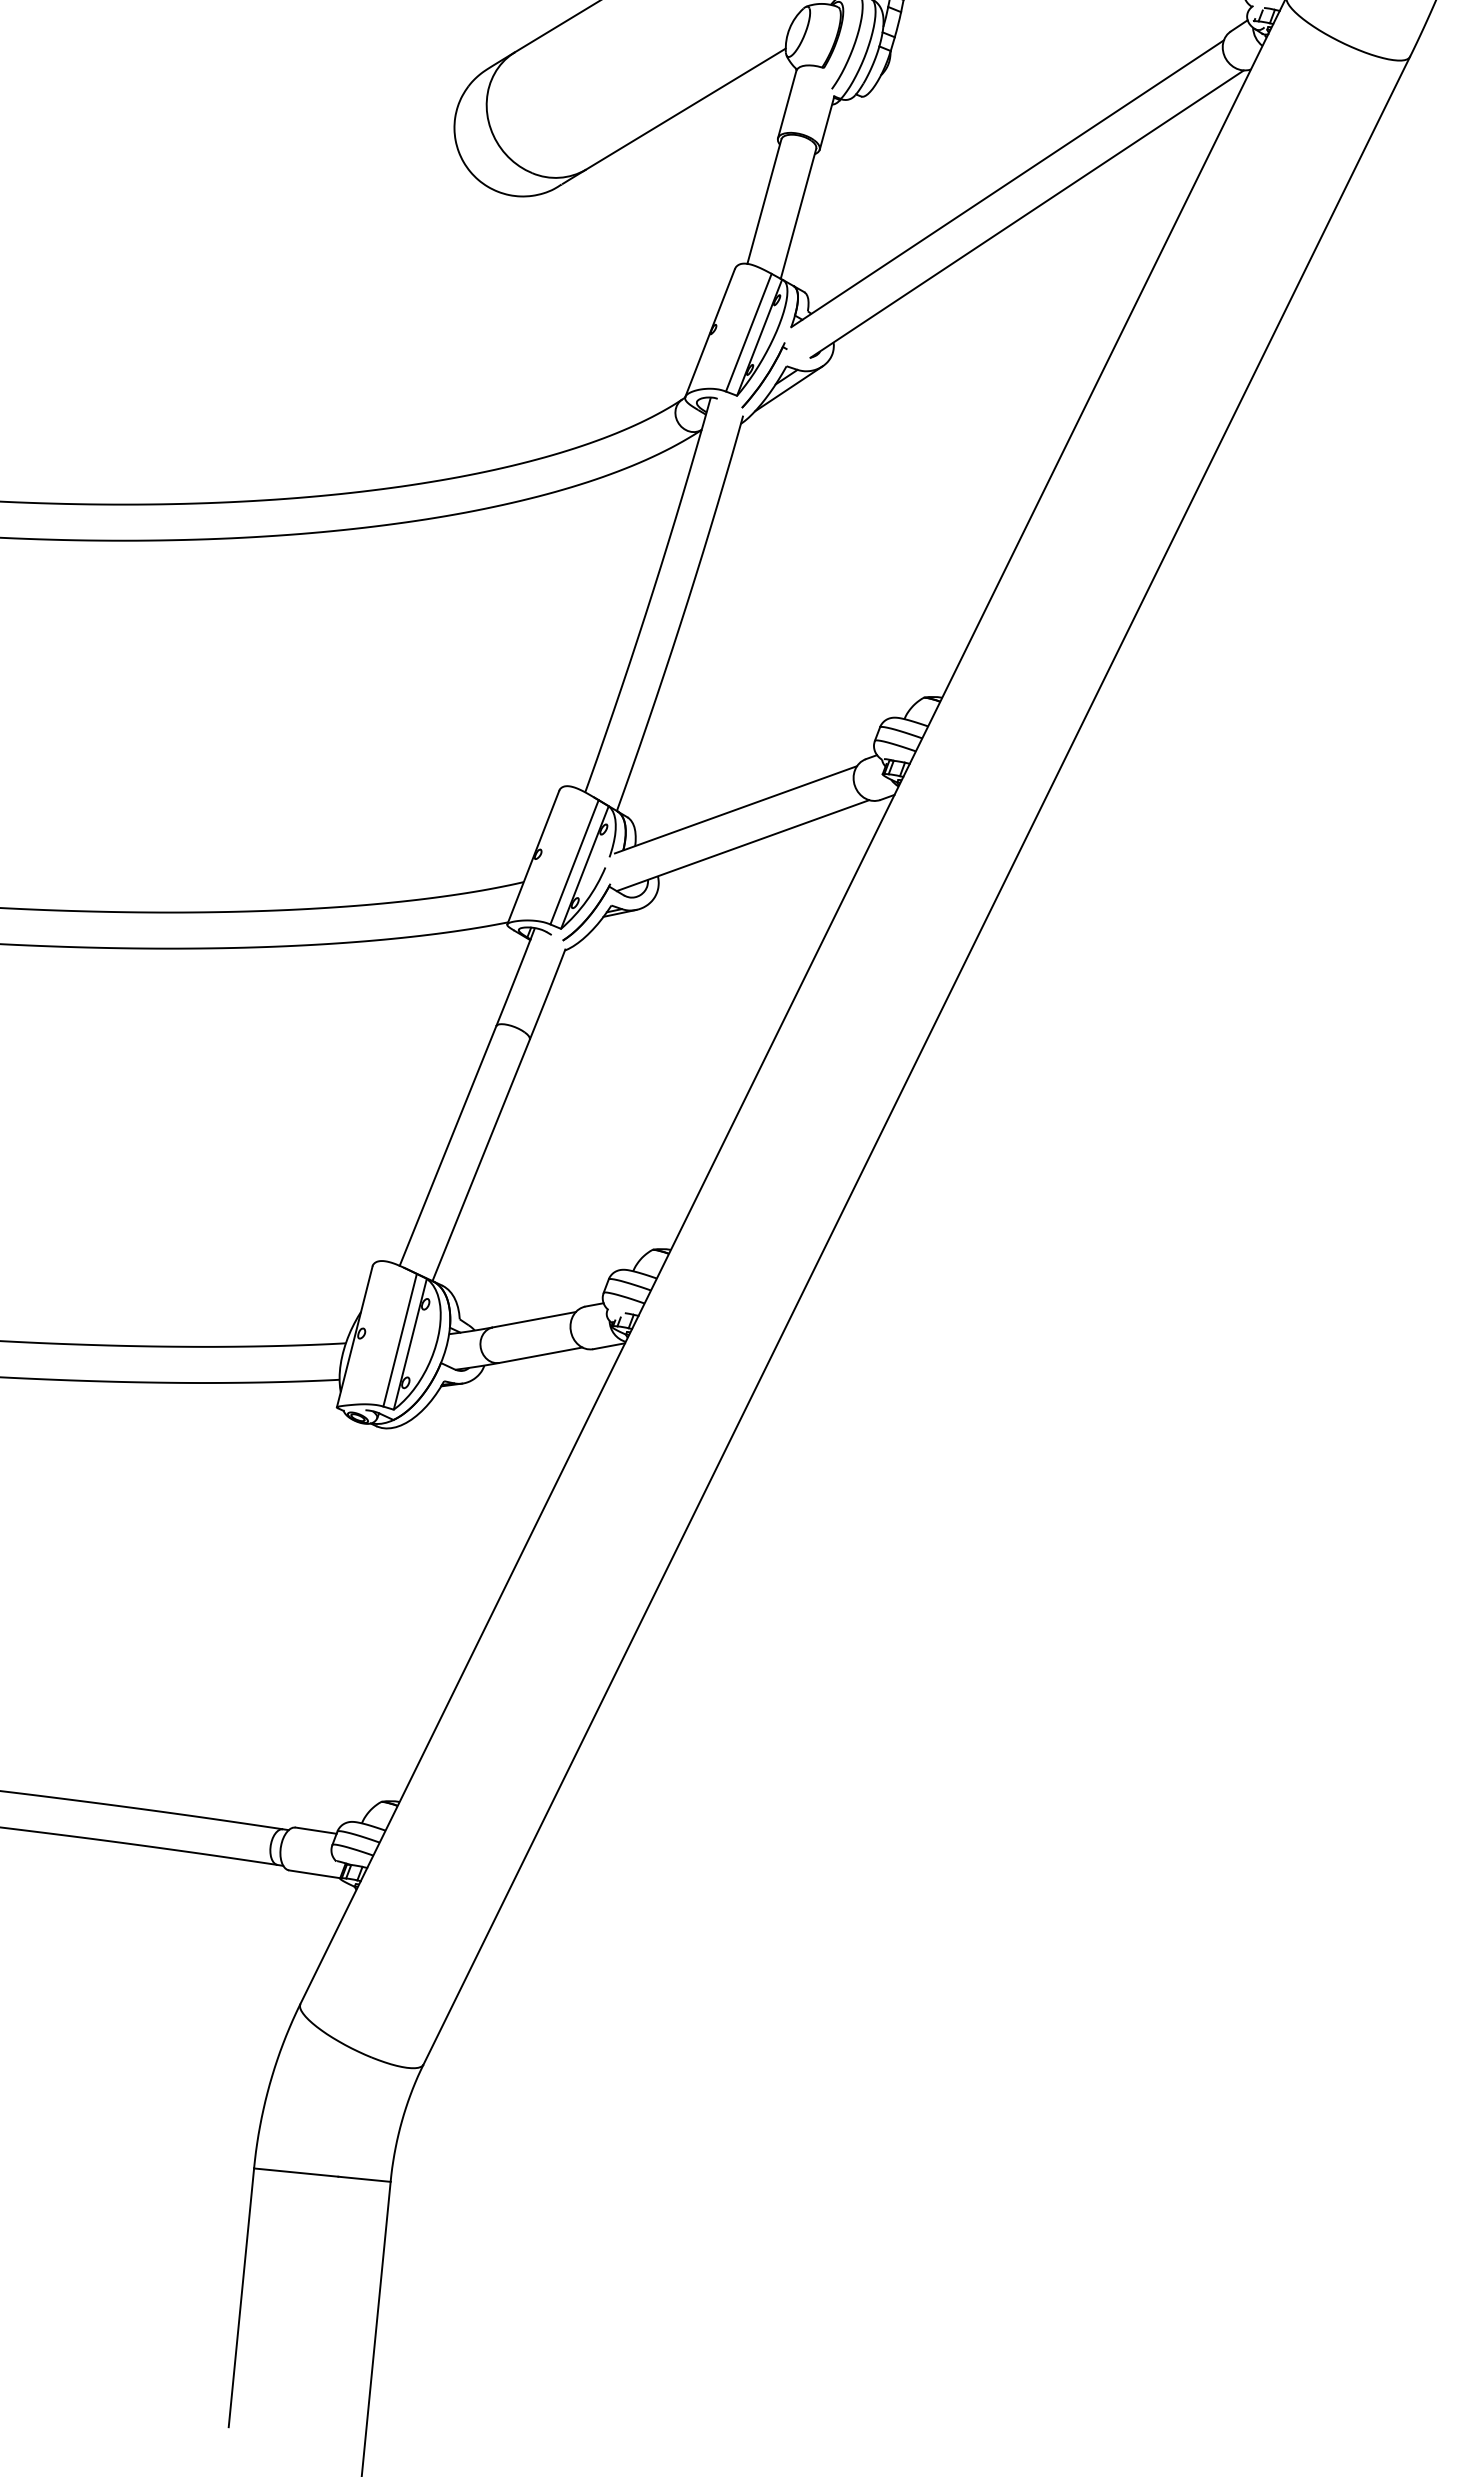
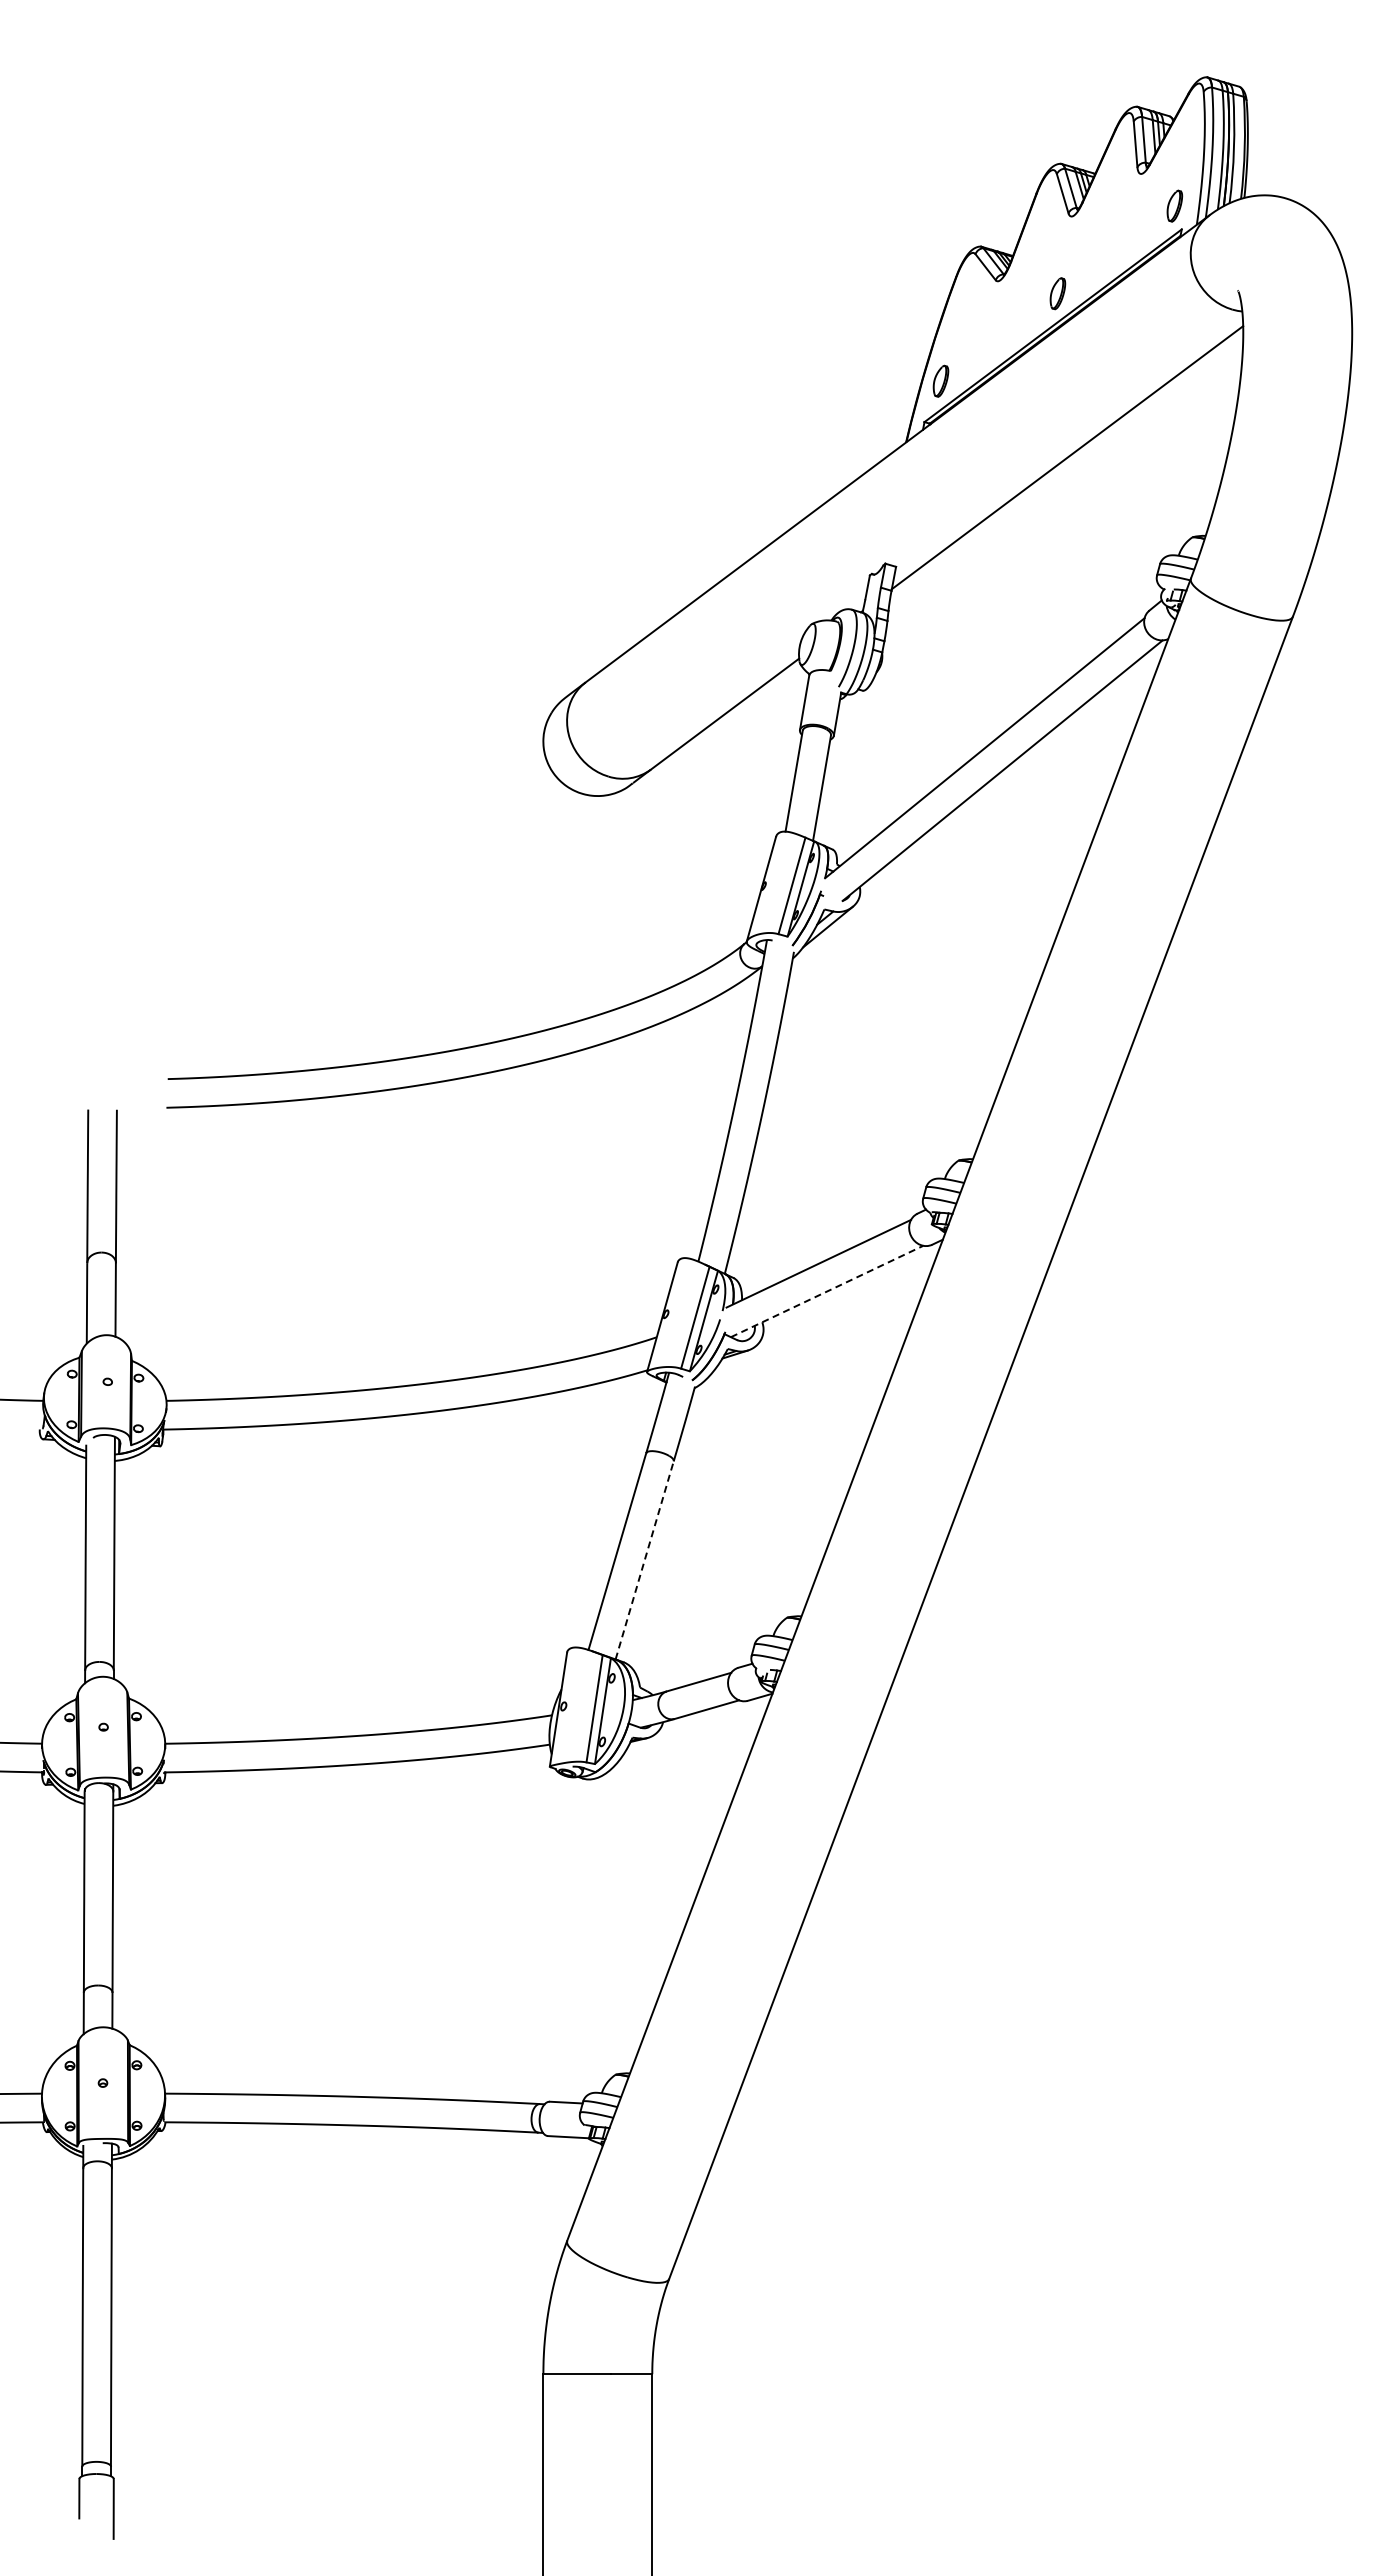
line: (743, 845) -> (827, 1291), solid -> dashed
line: (481, 1159) -> (644, 1559), solid -> dashed

